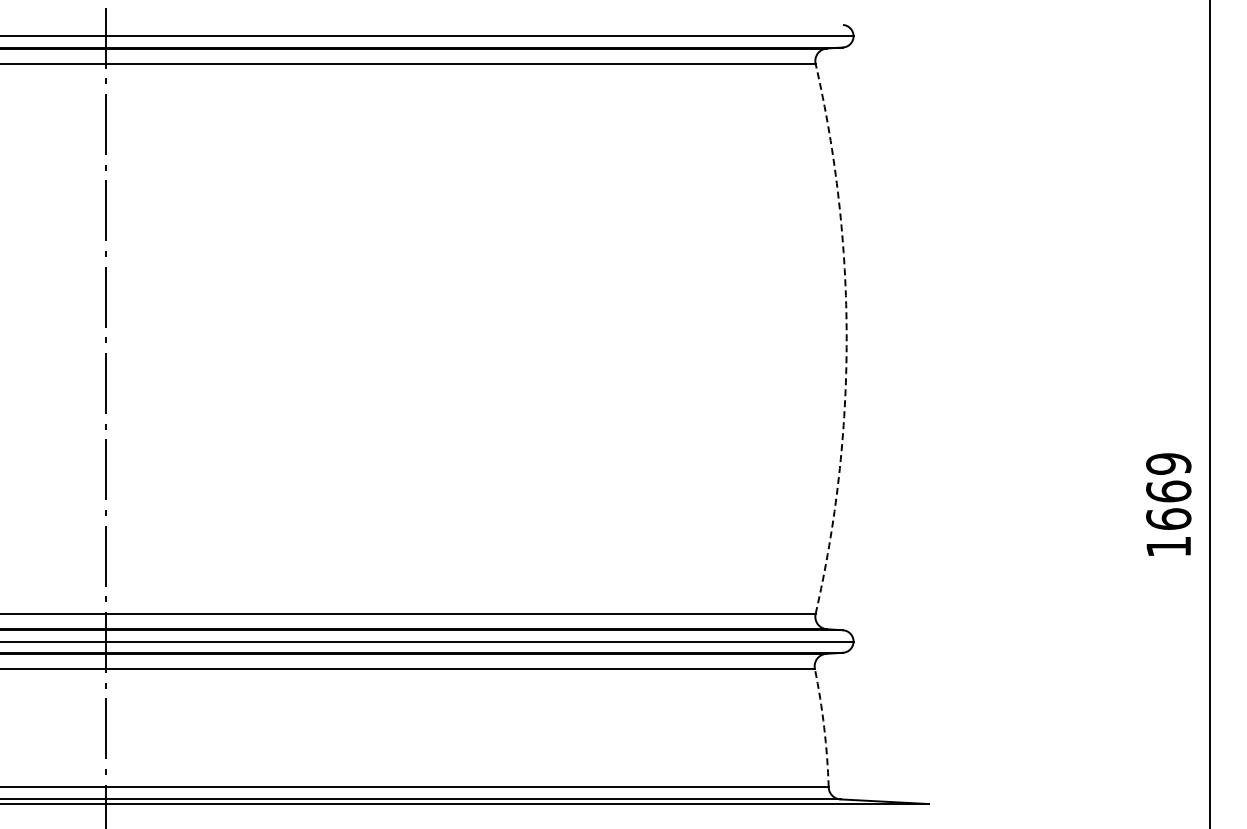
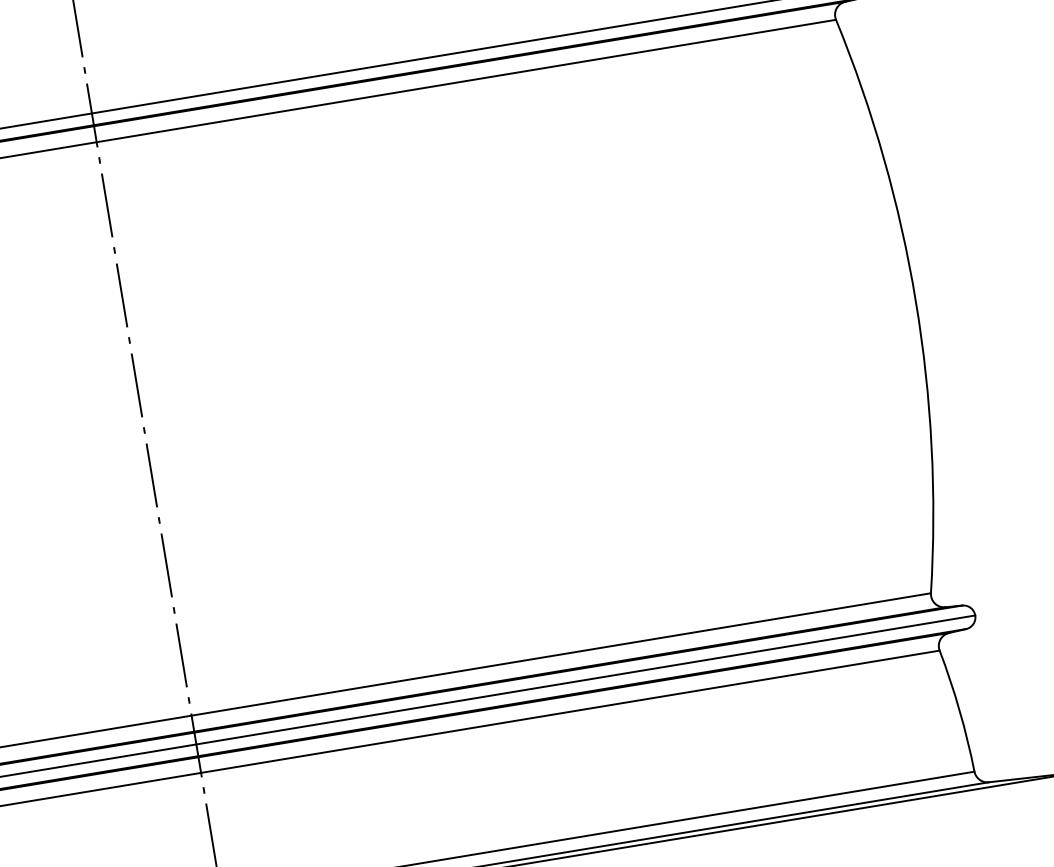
arc: (846, 338) -> (915, 300), dashed -> solid
arc: (824, 727) -> (959, 710), dashed -> solid

